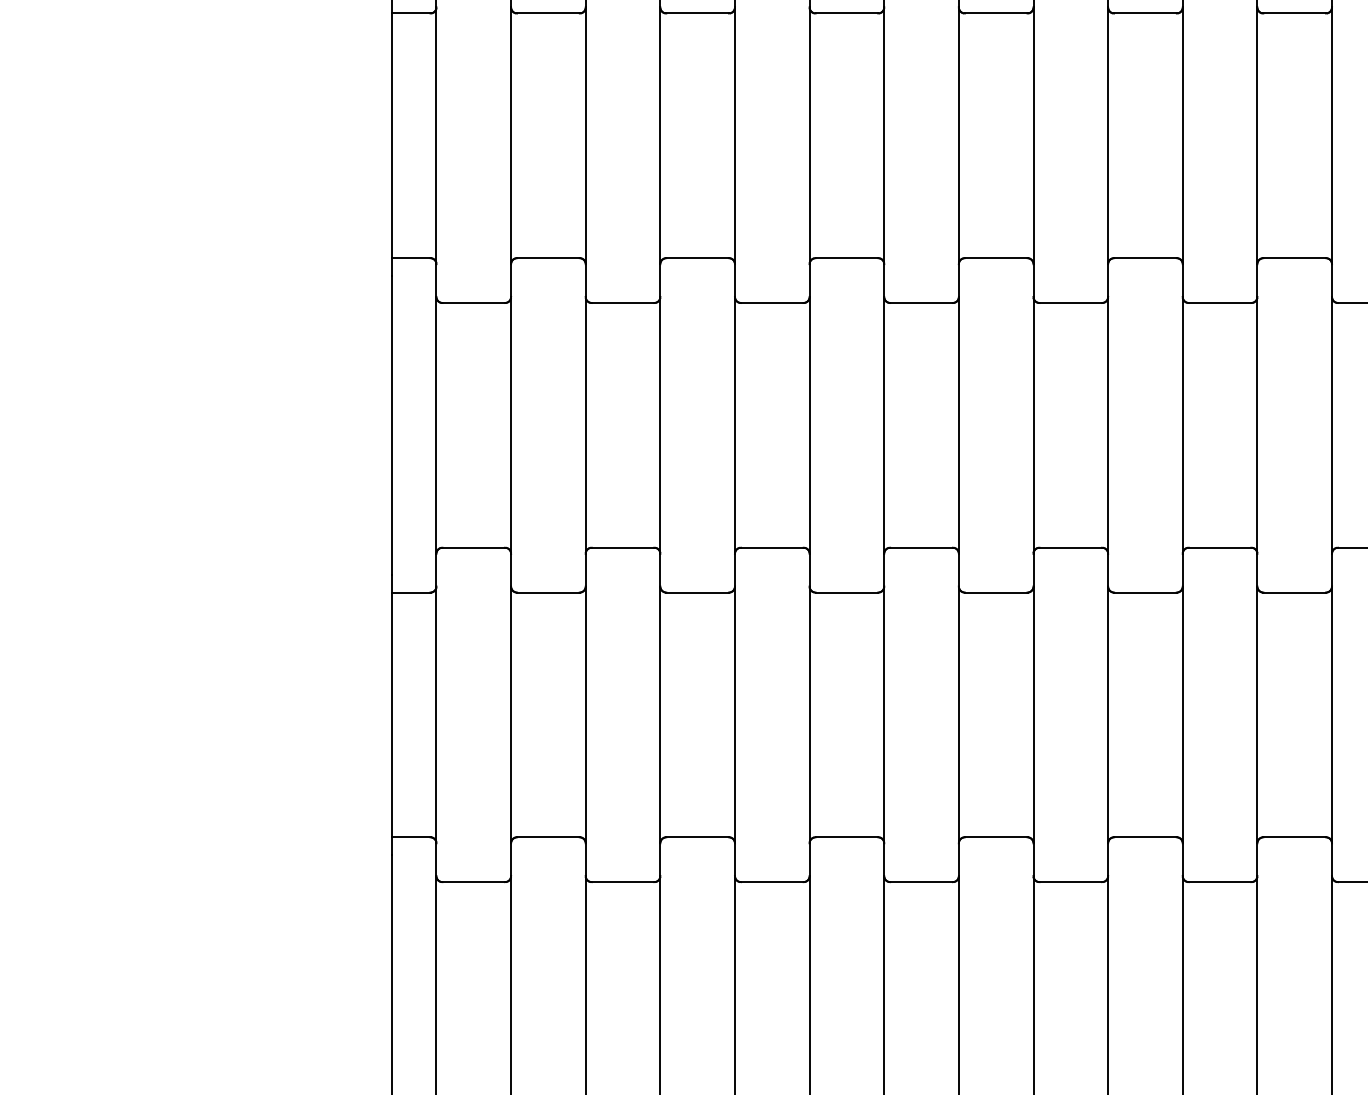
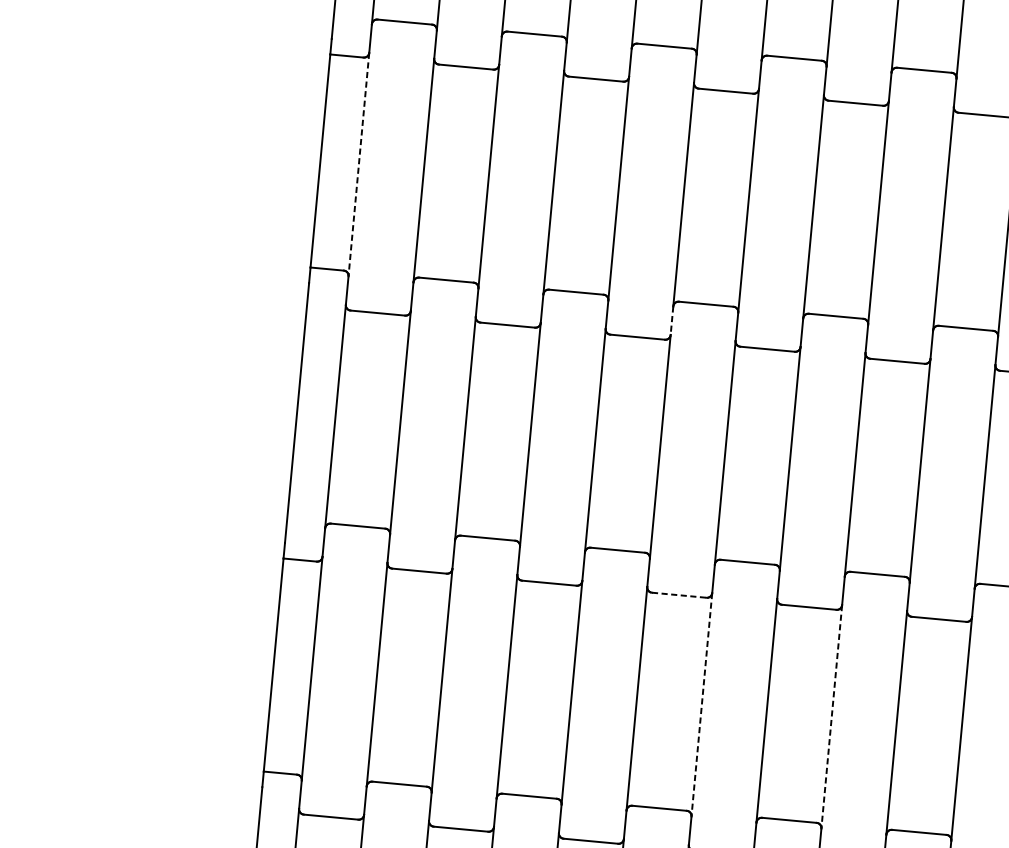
line: (436, 136) -> (358, 165), solid -> dashed
line: (809, 281) -> (671, 321), solid -> dashed
line: (847, 592) -> (679, 595), solid -> dashed
line: (884, 715) -> (702, 705), solid -> dashed
line: (1033, 715) -> (831, 717), solid -> dashed

